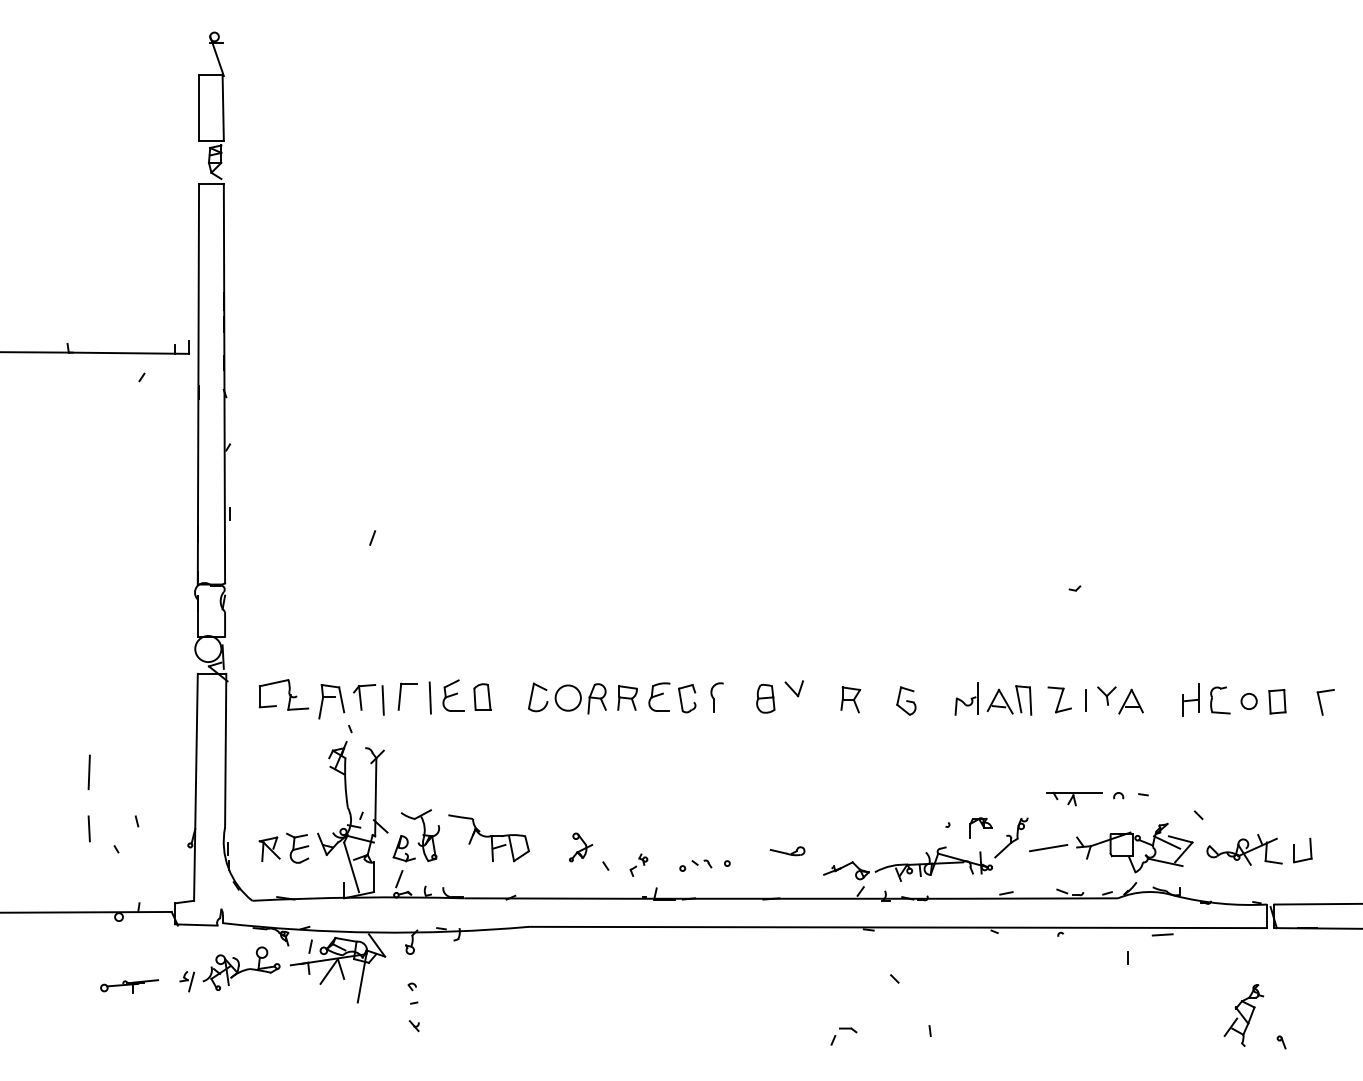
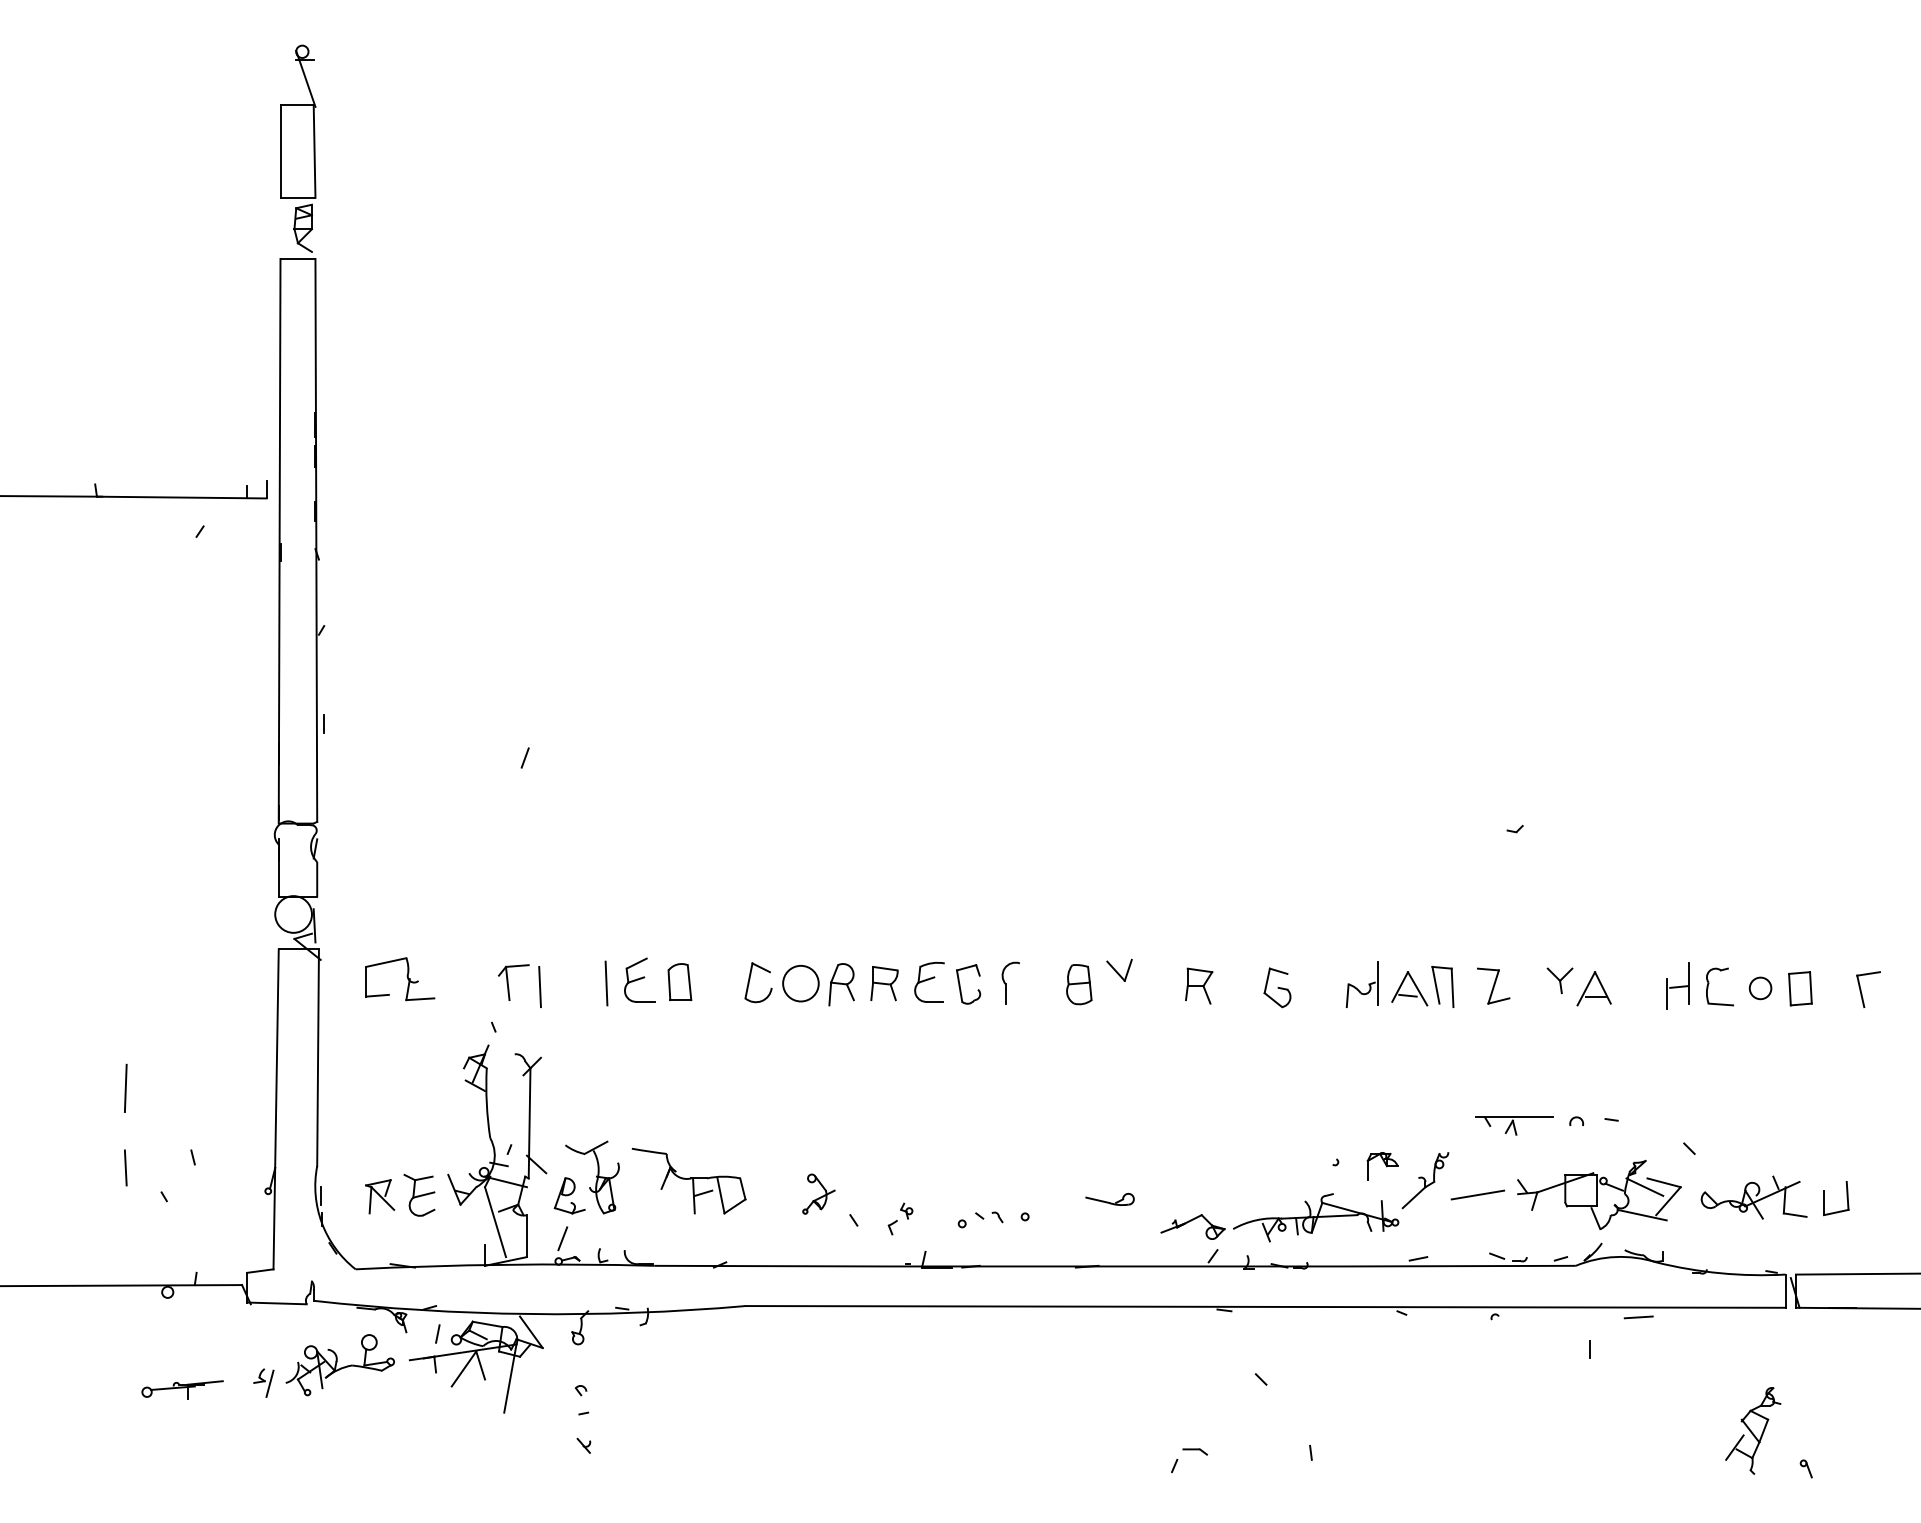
part: (400, 696) -> (564, 981), removed
line: (1085, 700) -> (1530, 986), removed
part: (331, 701) -> (467, 988), removed

